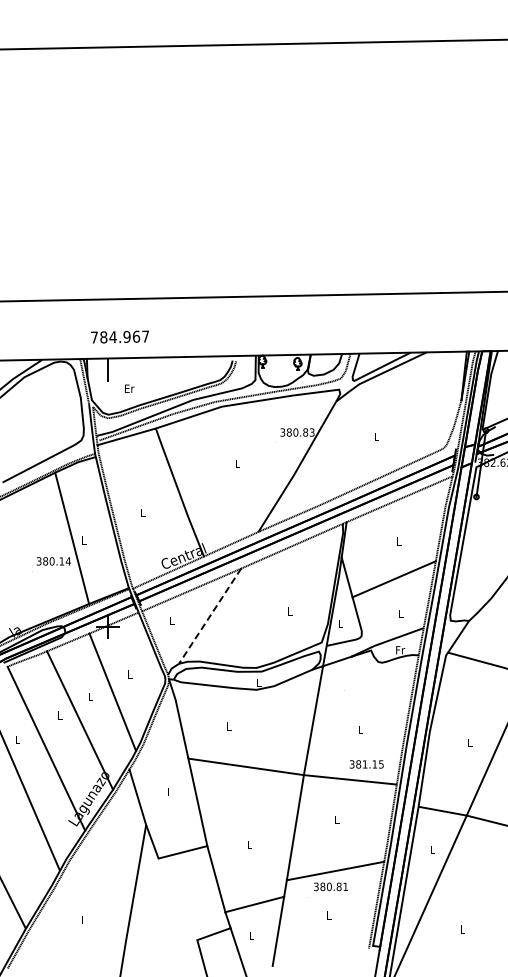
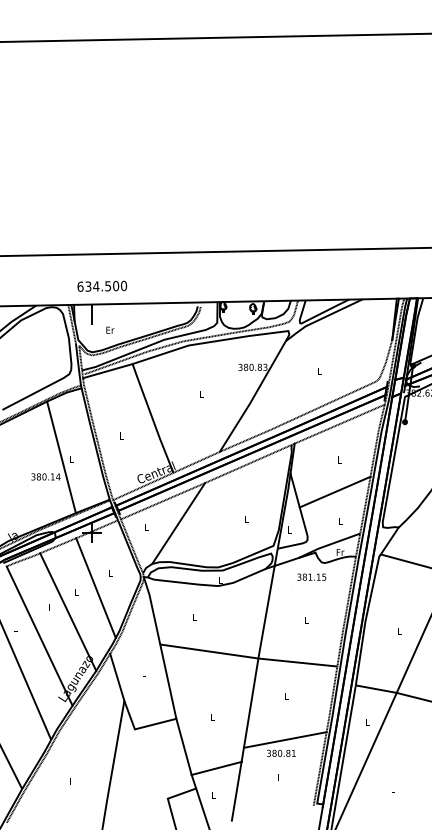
text: (120, 336) -> (102, 285), 784.967 -> 634.500
line: (210, 616) -> (179, 523), dashed -> solid
text: (366, 764) -> (311, 577), moved

